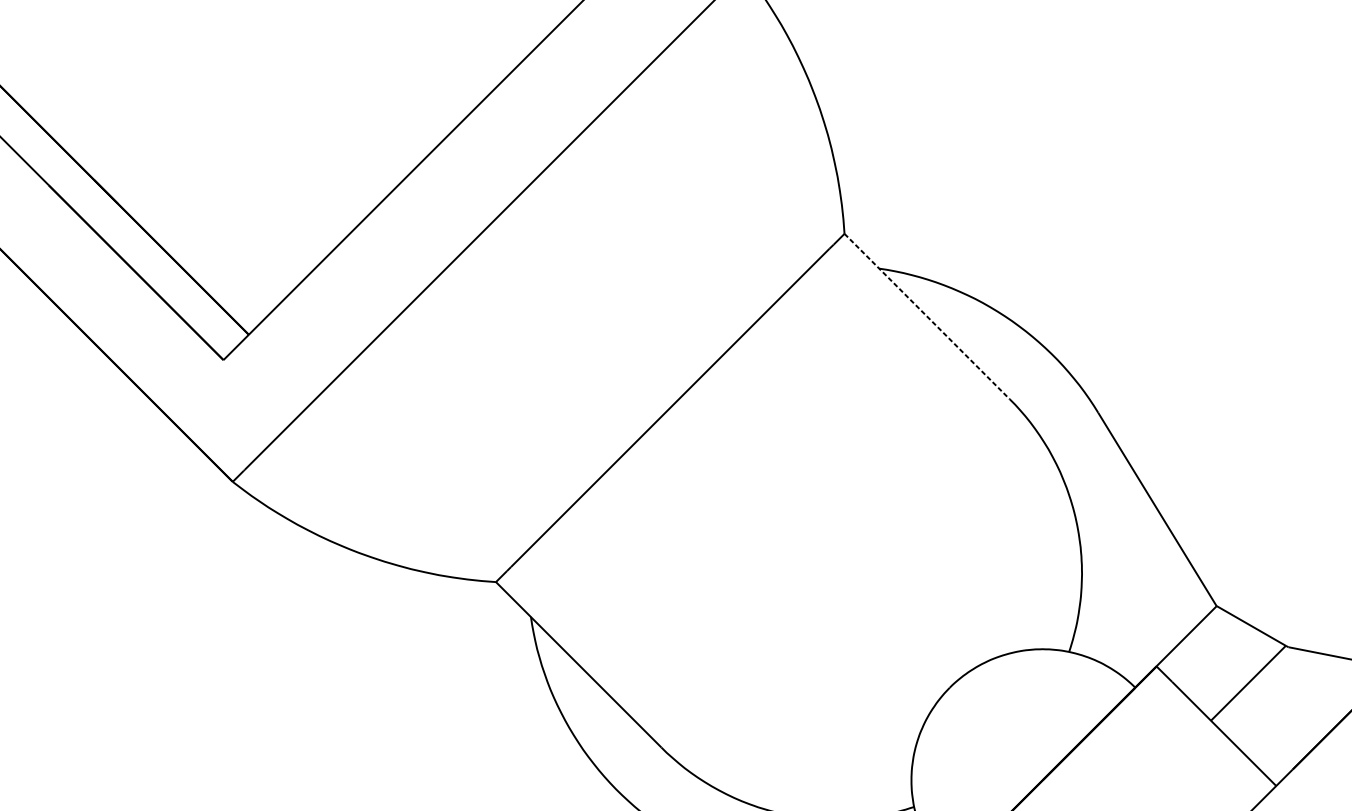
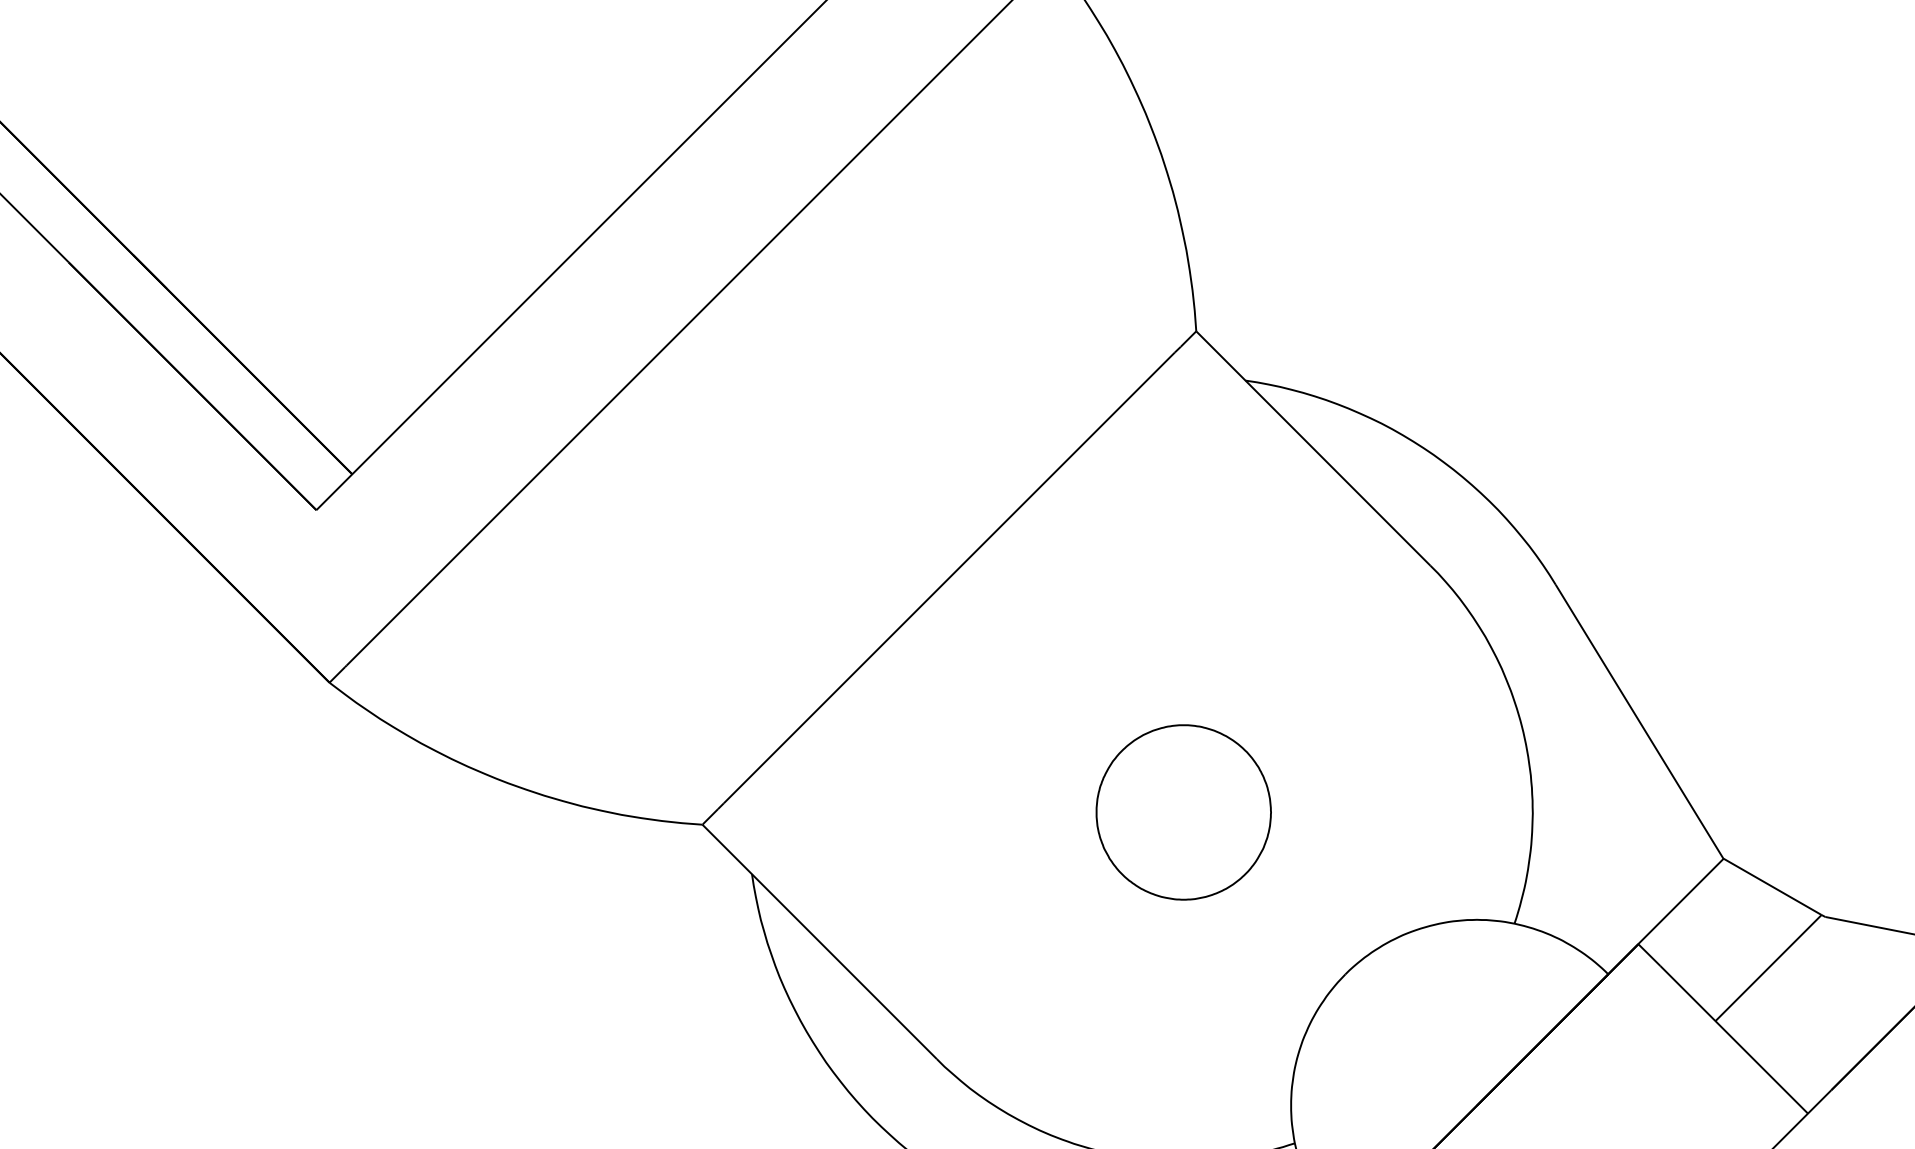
line: (927, 316) -> (1313, 448), dashed -> solid
part: (835, 573) -> (1183, 812), added

